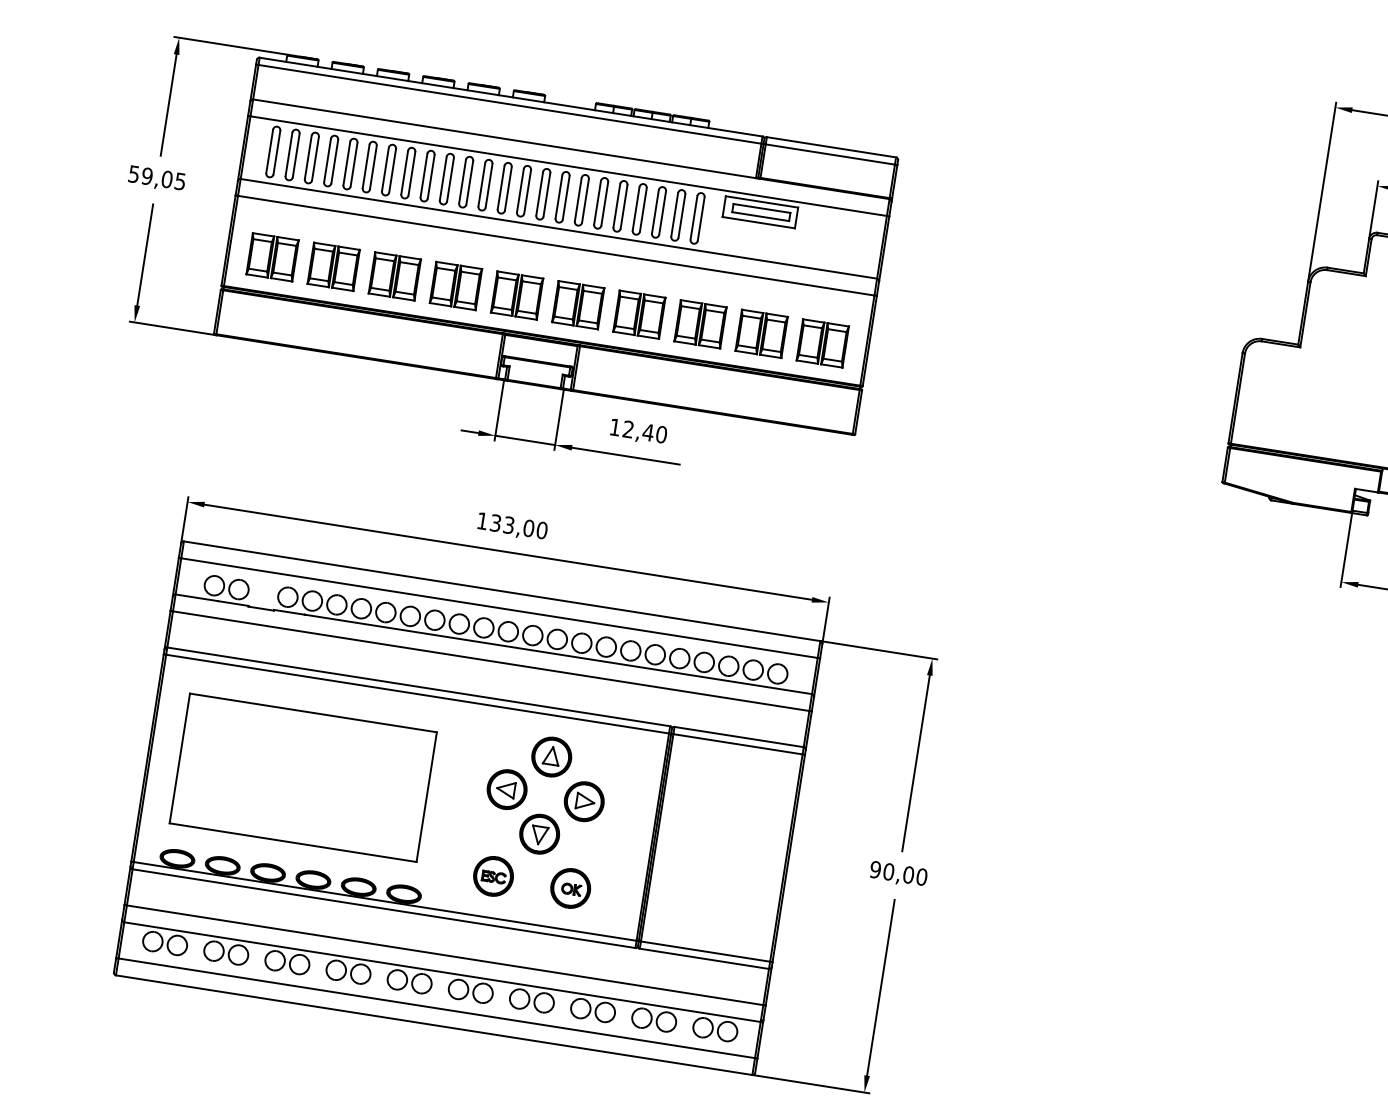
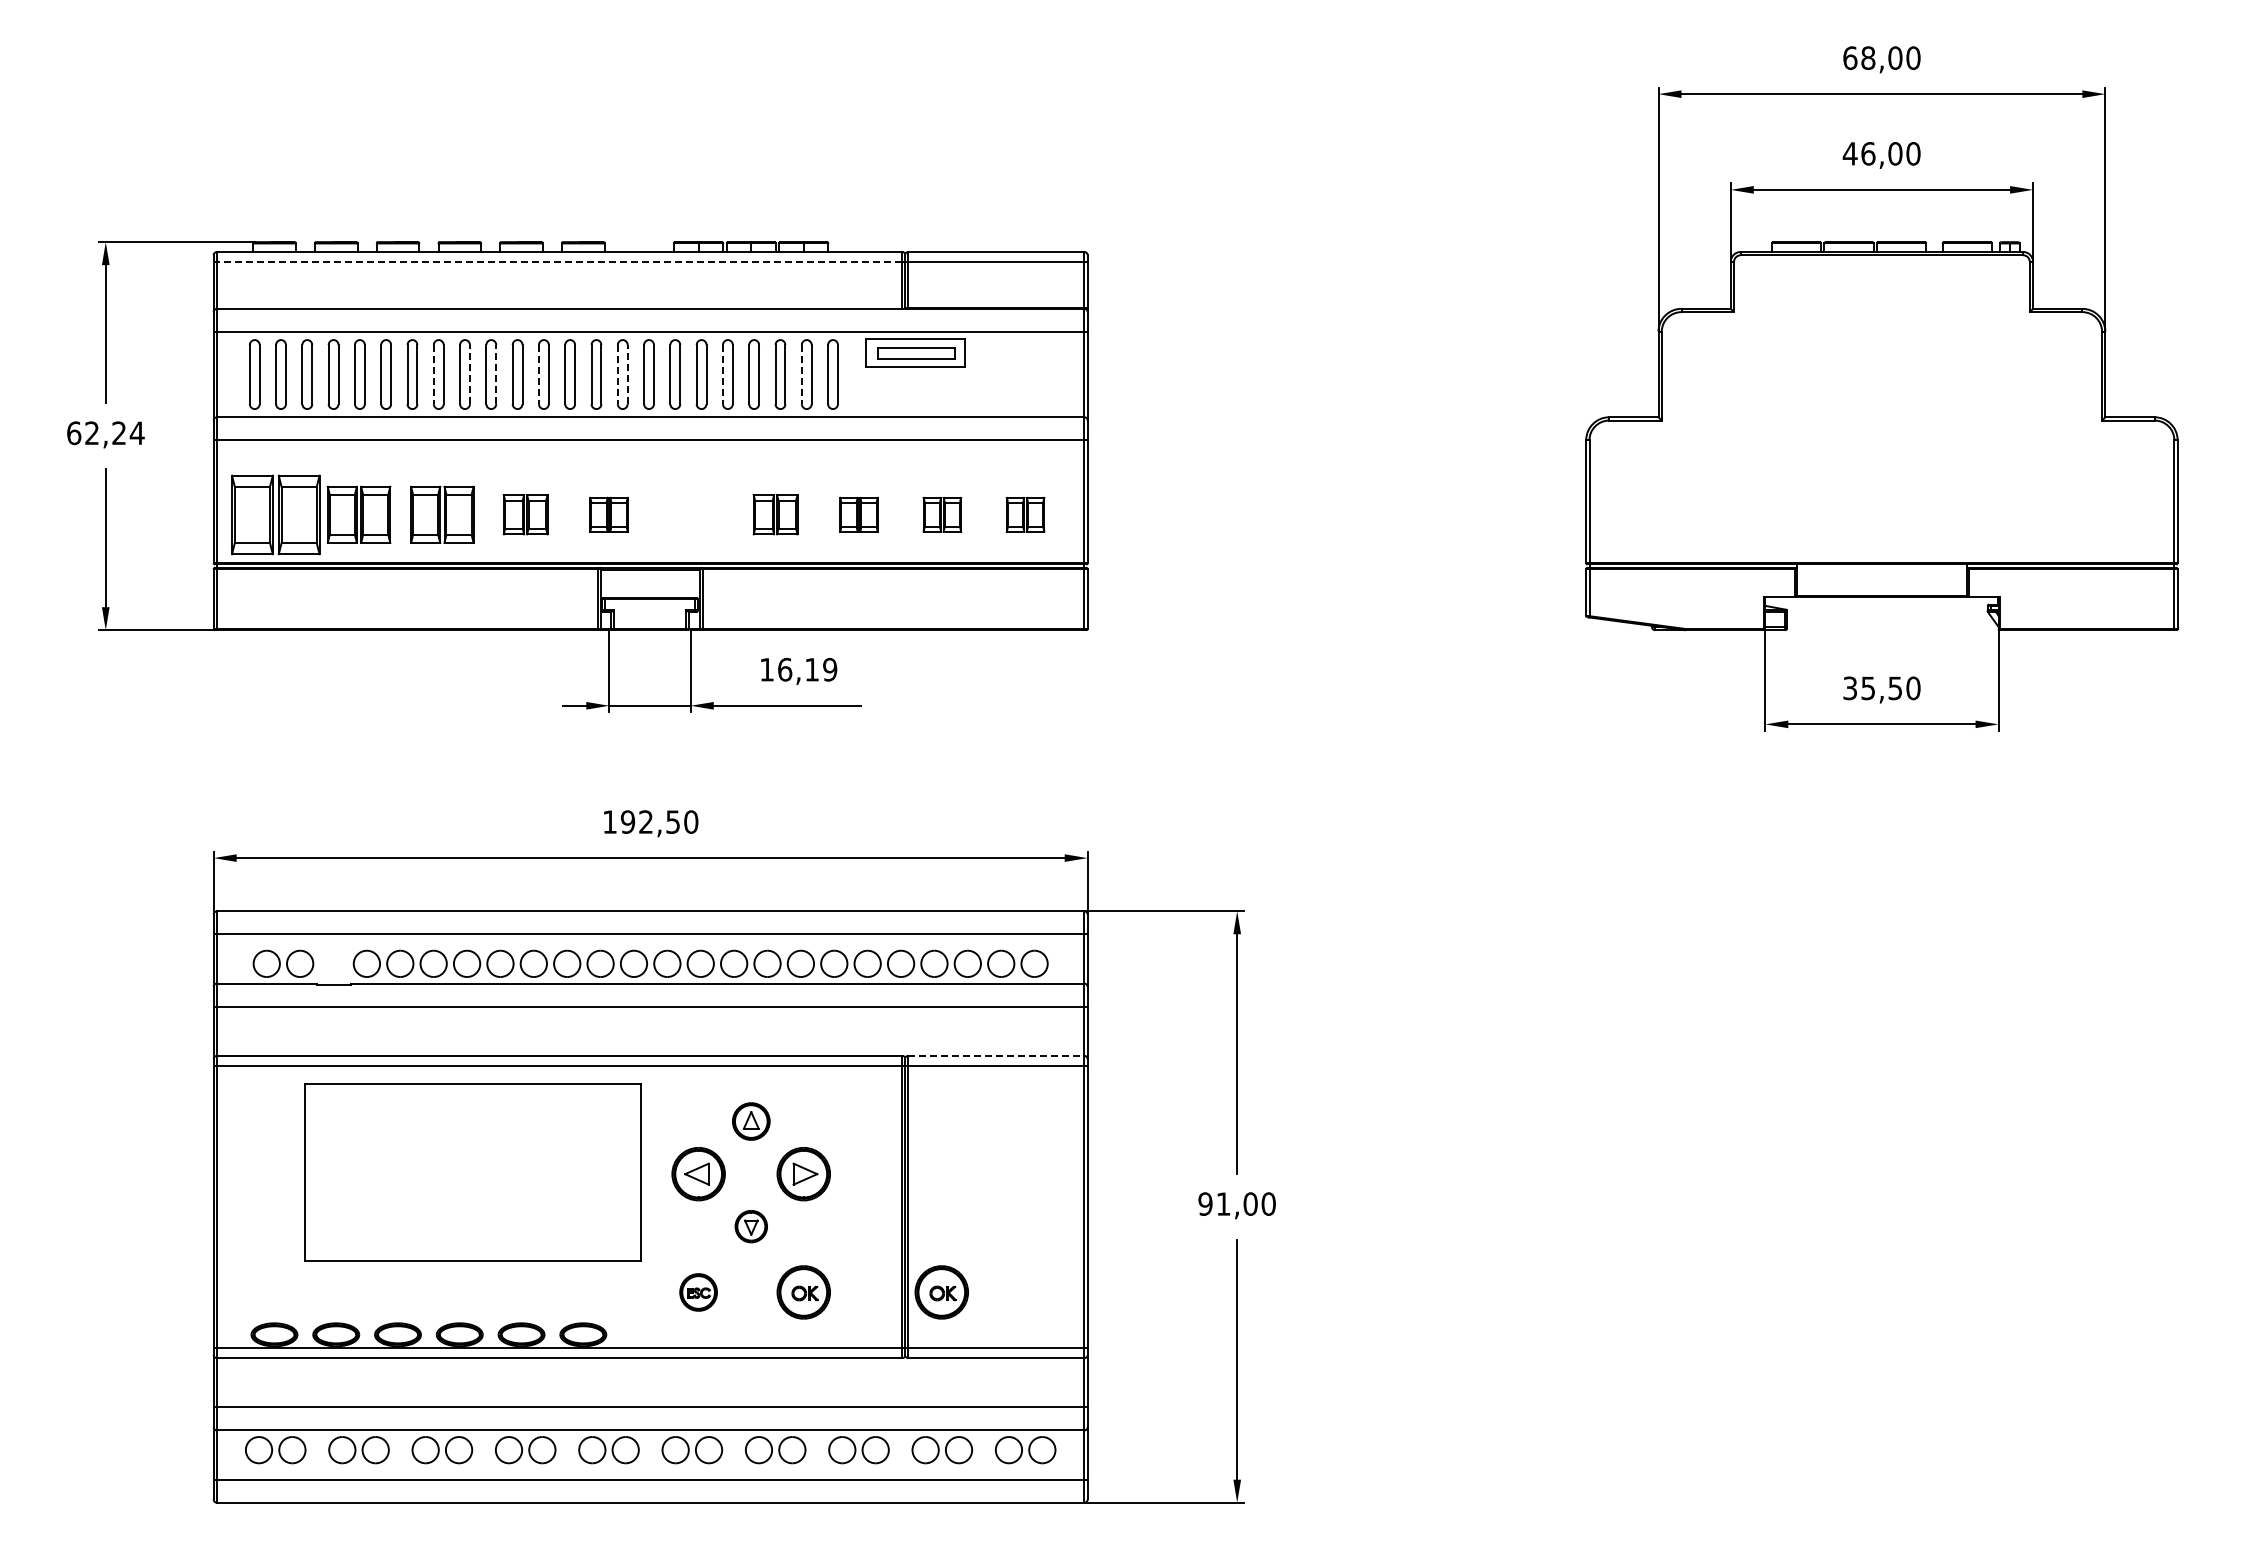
line: (509, 104) -> (559, 261), solid -> dashed
line: (404, 172) -> (433, 374), solid -> dashed
line: (430, 176) -> (469, 374), solid -> dashed
text: (157, 178) -> (105, 433), 59,05 -> 62,24
line: (450, 179) -> (496, 374), solid -> dashed
line: (481, 184) -> (538, 374), solid -> dashed
line: (539, 193) -> (617, 374), solid -> dashed
line: (546, 194) -> (627, 374), solid -> dashed
line: (616, 205) -> (722, 374), solid -> dashed
line: (674, 214) -> (801, 374), solid -> dashed
part: (272, 257) -> (275, 514), size x1.4
part: (455, 285) -> (525, 514), size x0.7
part: (516, 295) -> (608, 514), size x0.6
part: (578, 304) -> (692, 514), removed
part: (639, 314) -> (775, 514), size x0.7
part: (700, 324) -> (858, 514), size x0.6
part: (761, 333) -> (942, 514), size x0.6
part: (822, 343) -> (1025, 514), size x0.6
text: (644, 431) -> (807, 669), 12,40 -> 16,19
text: (512, 525) -> (650, 821), 133,00 -> 192,50
line: (739, 736) -> (996, 1055), solid -> dashed
part: (551, 757) -> (751, 1121), size x0.7
part: (302, 777) -> (472, 1172), moved
part: (539, 834) -> (751, 1226), size x0.6
text: (888, 871) -> (1223, 1203), 90,00 -> 91,00
part: (493, 876) -> (698, 1292), size x0.7
part: (671, 904) -> (941, 1292), added

